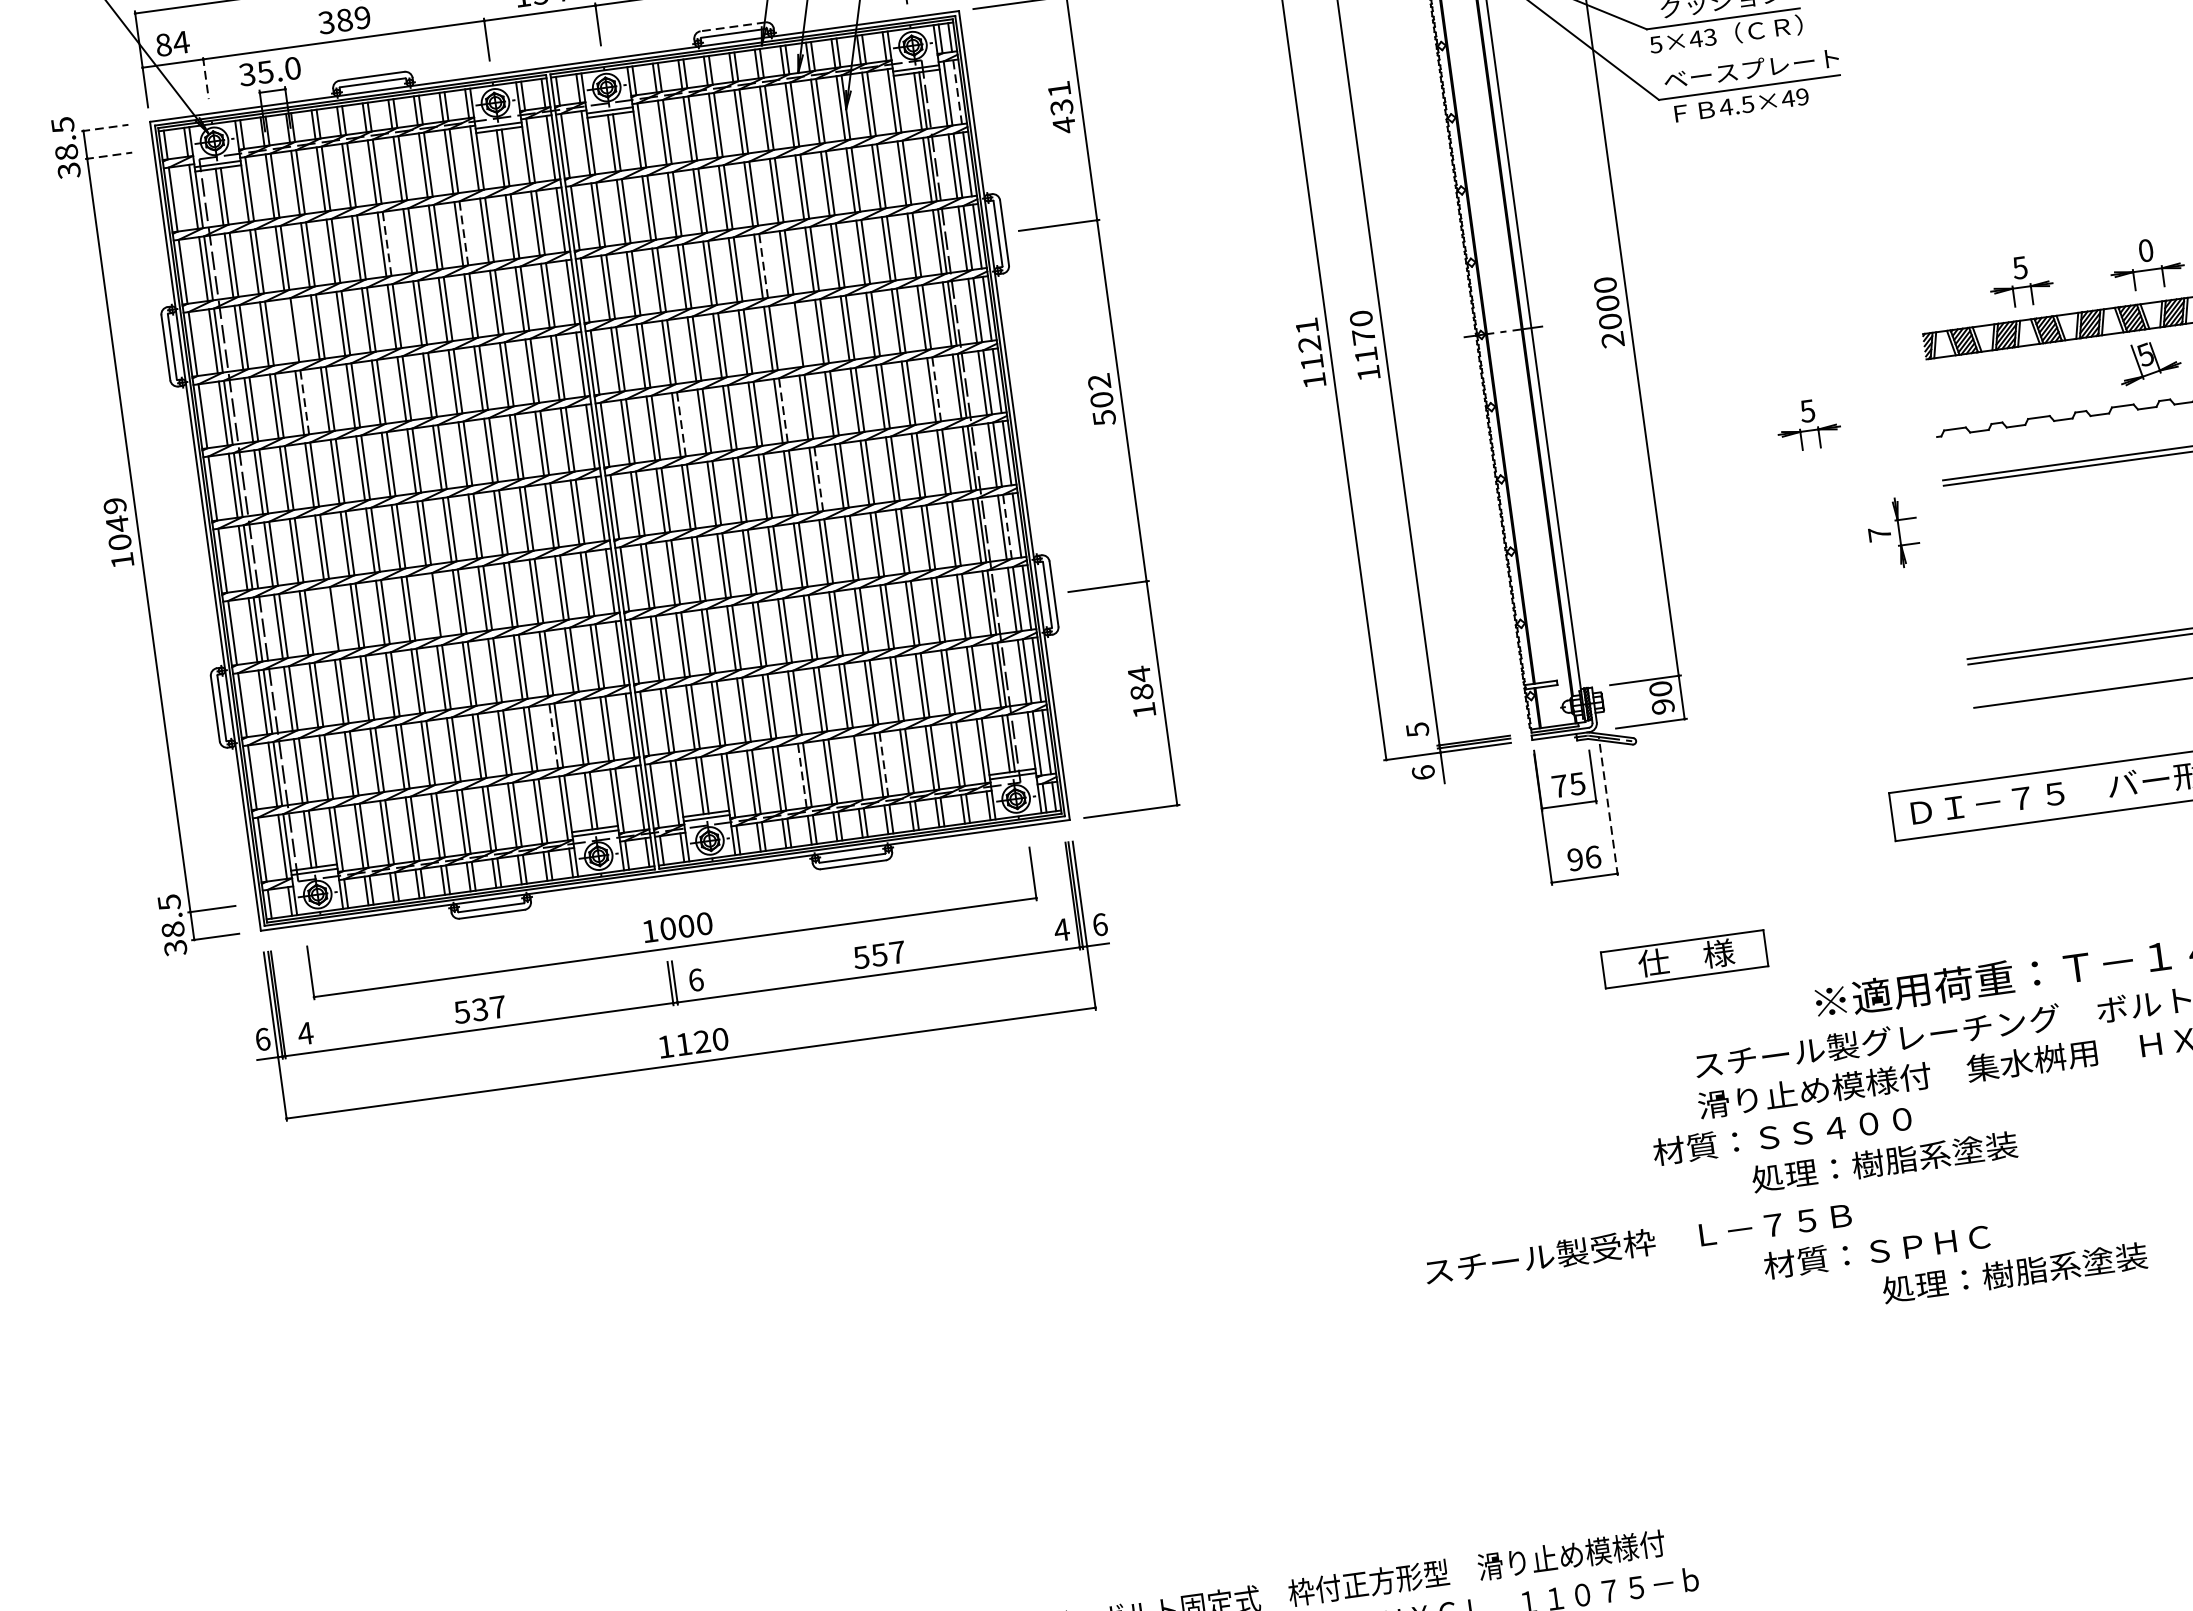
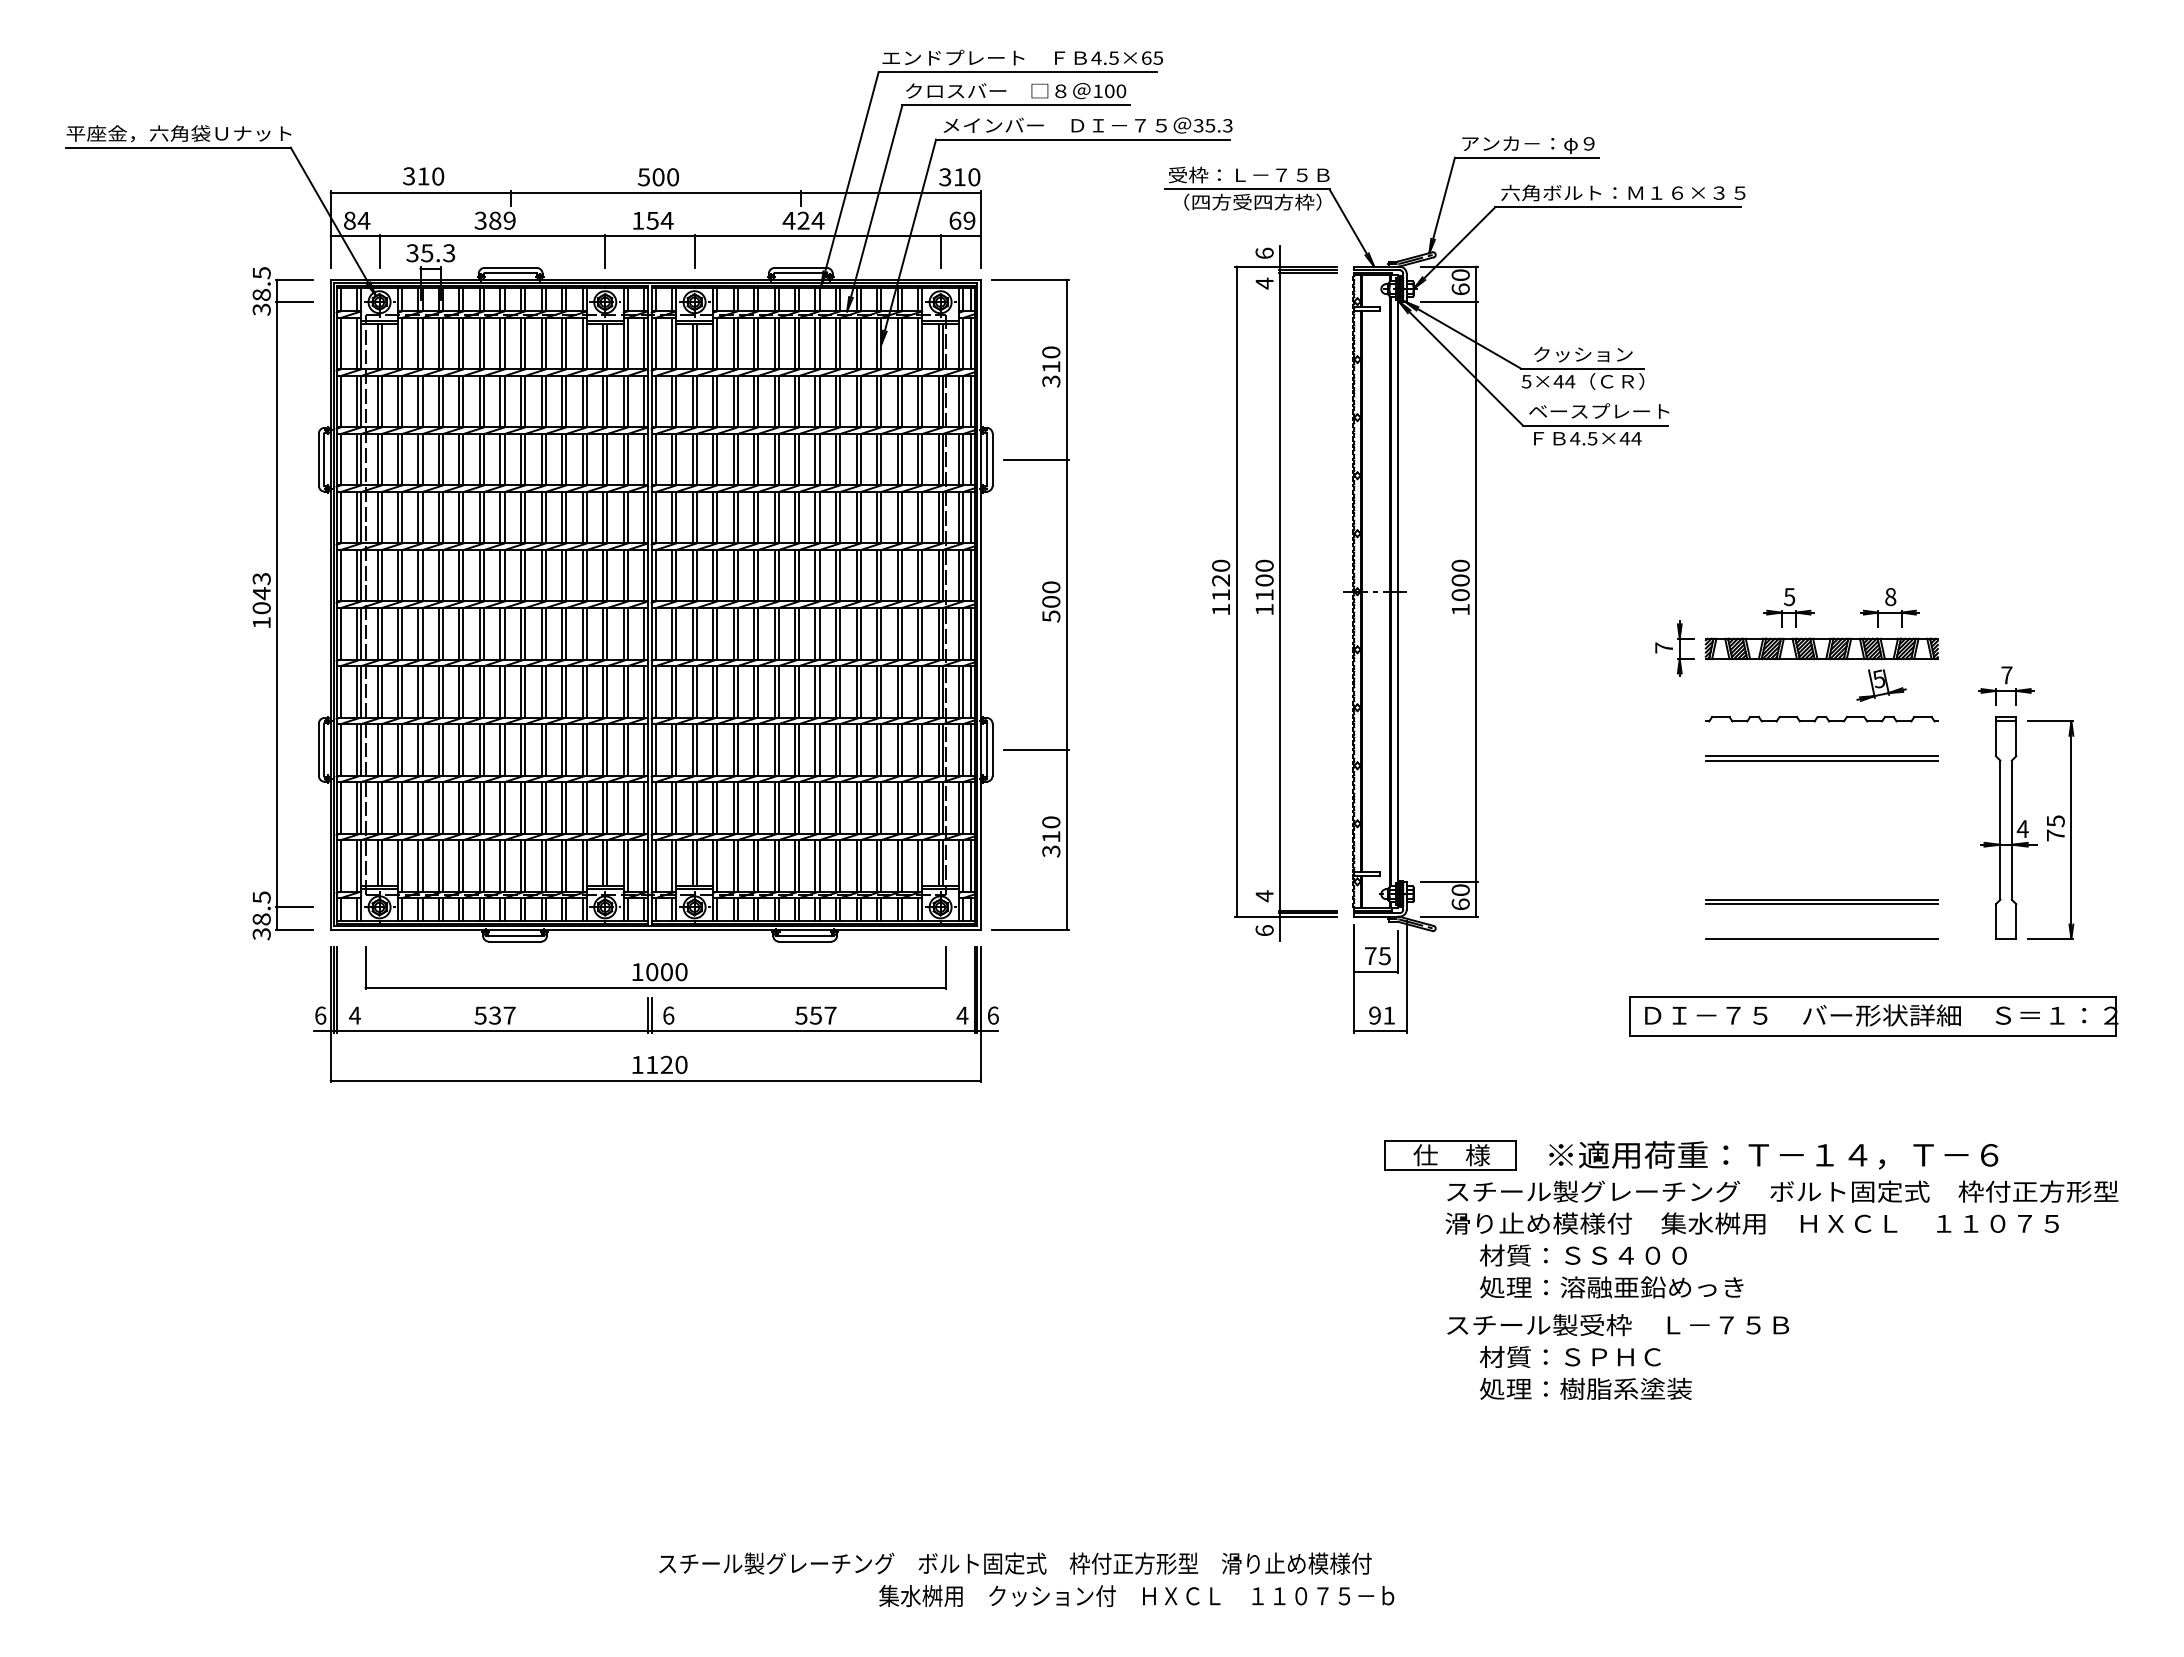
line: (732, 26) -> (800, 267), dashed -> solid
text: (1710, 36) -> (1570, 381), 5×43 -> 5×44
text: (293, 68) -> (449, 253), 35.0 -> 35.3
line: (205, 78) -> (379, 251), dashed -> solid
line: (957, 91) -> (970, 343), dashed -> solid
text: (1802, 96) -> (1636, 438), 4.5×49 -> 4.5×44
text: (1062, 108) -> (1051, 367), 431 -> 310
line: (104, 127) -> (294, 279), dashed -> solid
line: (108, 156) -> (294, 302), dashed -> solid
line: (464, 233) -> (566, 401), dashed -> solid
line: (387, 243) -> (504, 401), dashed -> solid
text: (2145, 250) -> (1890, 596), 0 -> 8
line: (764, 265) -> (799, 459), dashed -> solid
text: (1307, 325) -> (1221, 565), 1121 -> 1120
line: (289, 330) -> (418, 459), added
line: (793, 334) -> (815, 517), added
text: (1363, 336) -> (1264, 580), 1170 -> 1100
text: (1612, 339) -> (1460, 609), 2000 -> 1000
text: (1099, 381) -> (1051, 587), 502 -> 500
line: (937, 388) -> (922, 575), dashed -> solid
line: (304, 402) -> (422, 517), dashed -> solid
line: (783, 409) -> (799, 575), dashed -> solid
line: (681, 423) -> (717, 575), dashed -> solid
part: (1808, 424) -> (1605, 697), removed
line: (818, 478) -> (819, 633), dashed -> solid
text: (114, 506) -> (261, 579), 1049 -> 1043
line: (1007, 526) -> (963, 691), dashed -> solid
part: (1892, 533) -> (1674, 648), moved
line: (431, 605) -> (500, 691), added
line: (329, 619) -> (418, 691), added
text: (1142, 691) -> (1051, 836), 184 -> 310
text: (1662, 706) -> (1460, 904), 90 -> 60
text: (1417, 730) -> (1264, 896), 5 -> 4
line: (553, 735) -> (582, 807), dashed -> solid
line: (884, 763) -> (840, 865), dashed -> solid
line: (853, 768) -> (815, 865), added
line: (802, 775) -> (774, 865), dashed -> solid
line: (1608, 806) -> (1406, 977), dashed -> solid
text: (1593, 857) -> (1389, 1015), 96 -> 91
part: (1684, 958) -> (1450, 1155), moved
text: (1781, 1135) -> (1582, 1255), moved
text: (1965, 1150) -> (1651, 1287), 処理：樹脂系塗装 -> 処理：溶融亜鉛めっき
text: (1637, 1244) -> (1617, 1325), moved
text: (2014, 1272) -> (1585, 1388), moved

